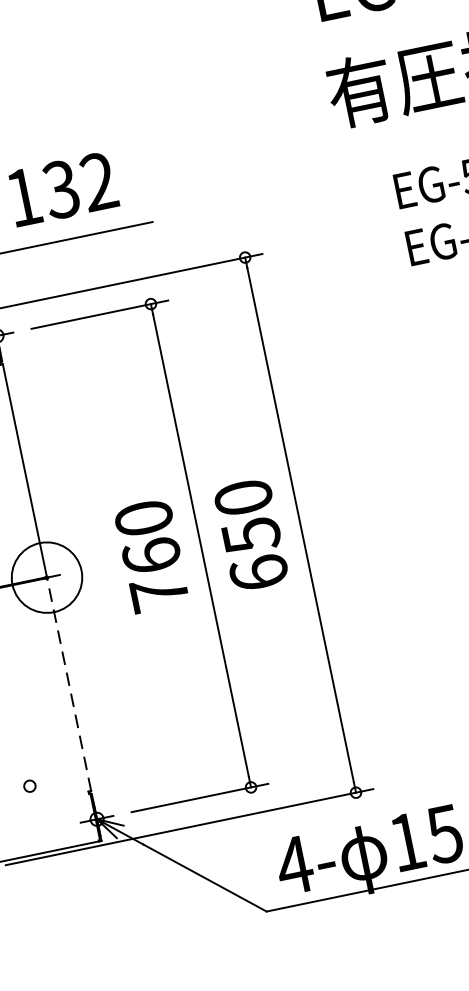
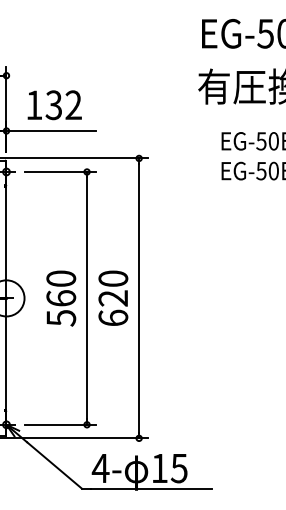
text: (251, 535) -> (113, 298), 650 -> 620
text: (160, 594) -> (61, 318), 760 -> 560
line: (69, 684) -> (6, 354), dashed -> solid

